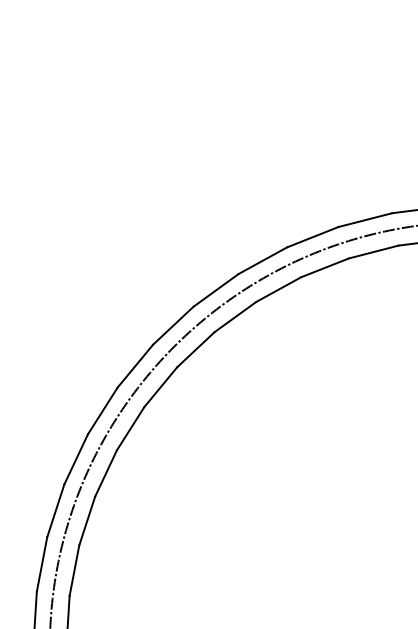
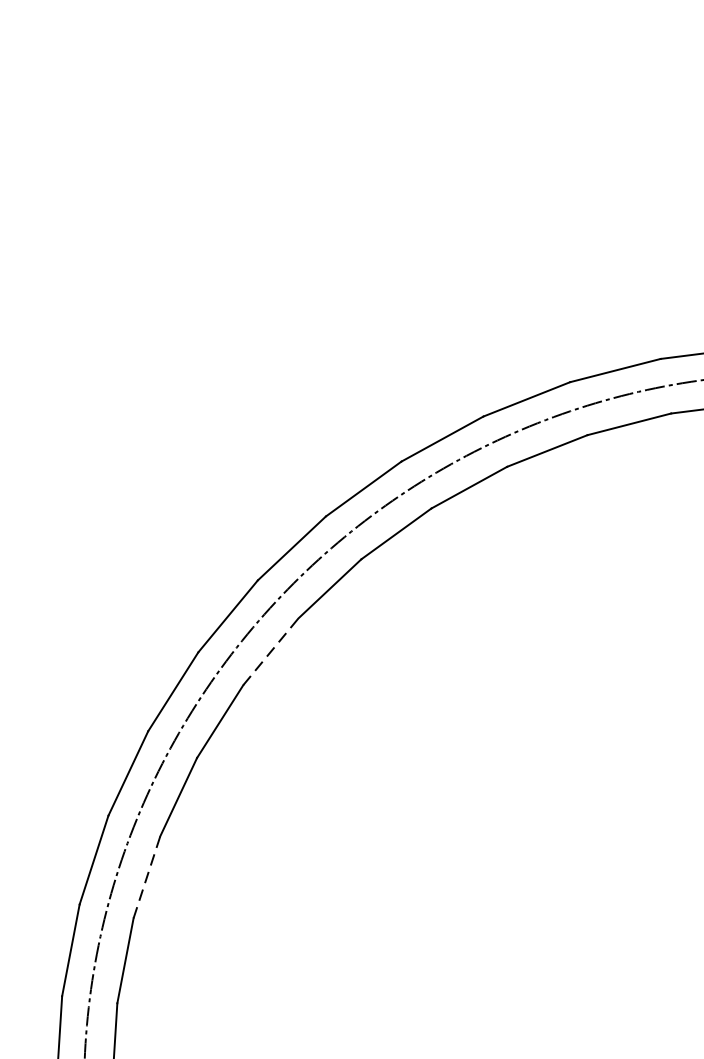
line: (160, 387) -> (270, 652), solid -> dashed
line: (87, 521) -> (147, 878), solid -> dashed

